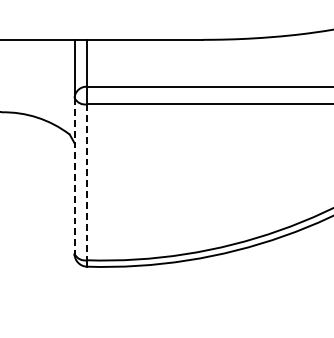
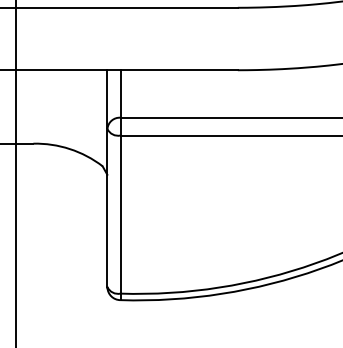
line: (74, 176) -> (107, 208), dashed -> solid
line: (87, 183) -> (120, 215), dashed -> solid

